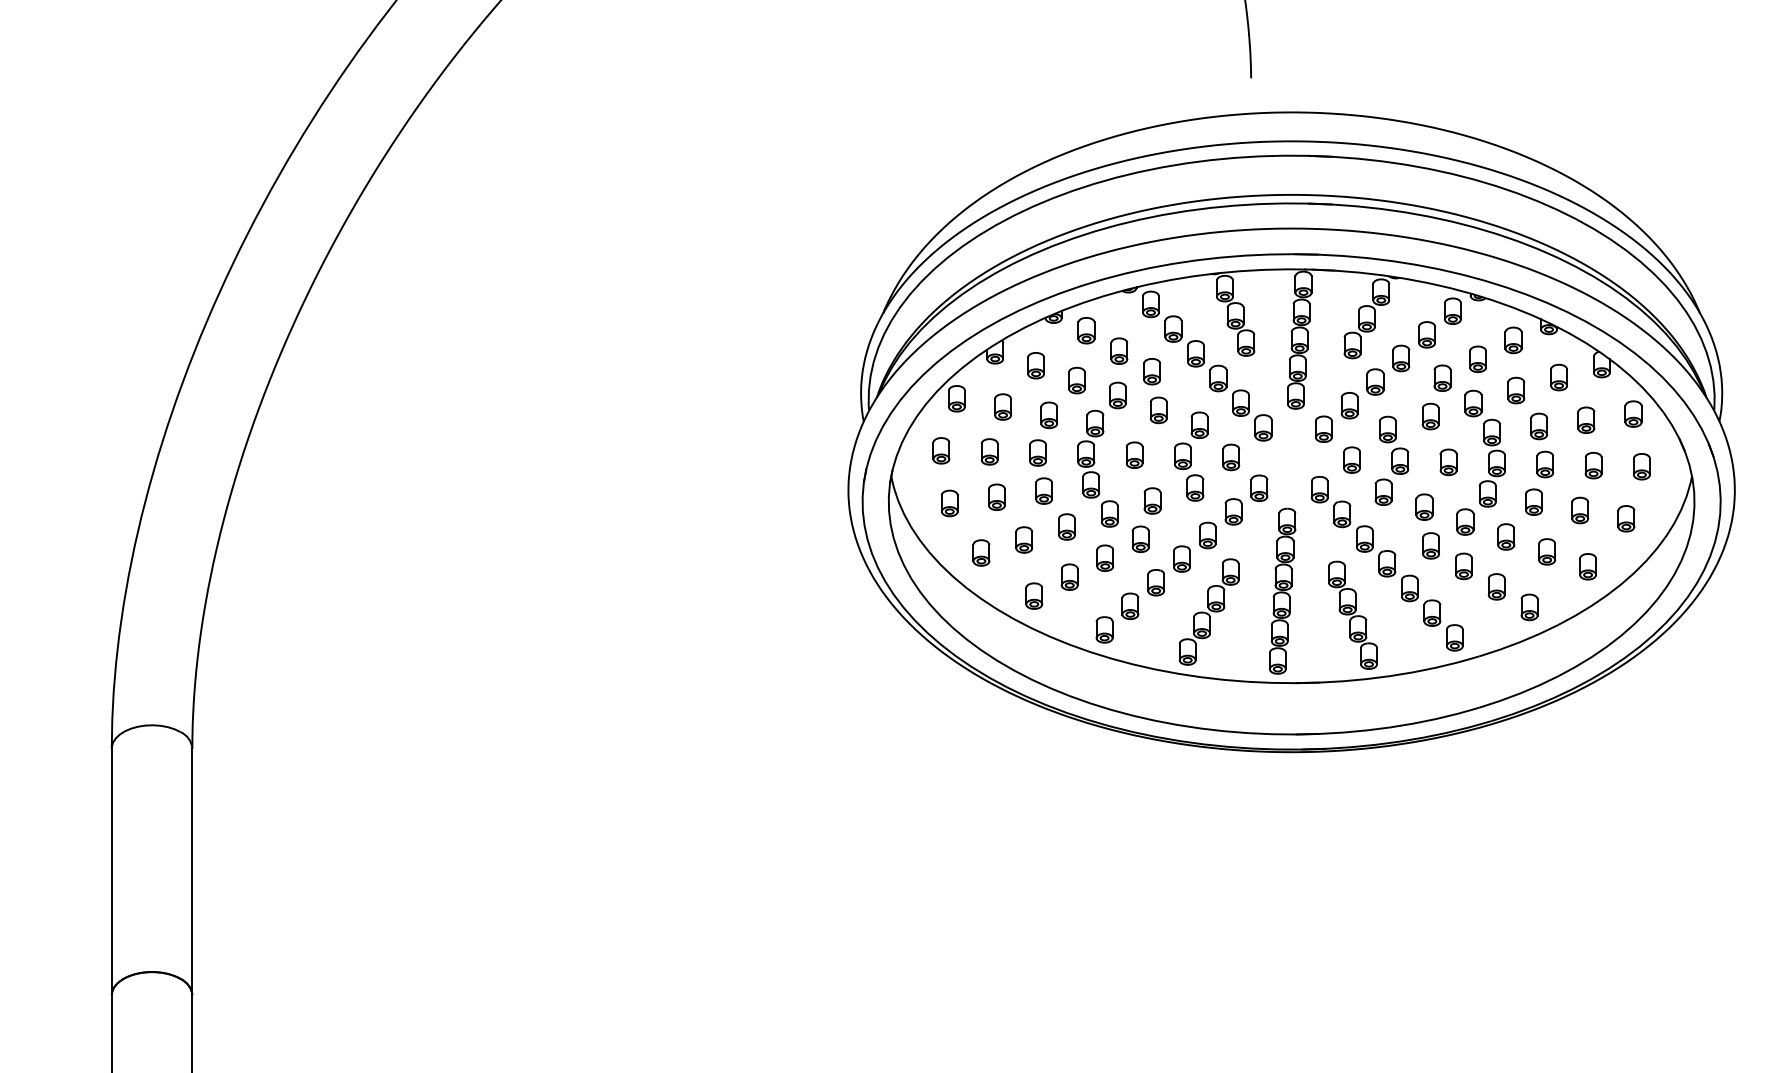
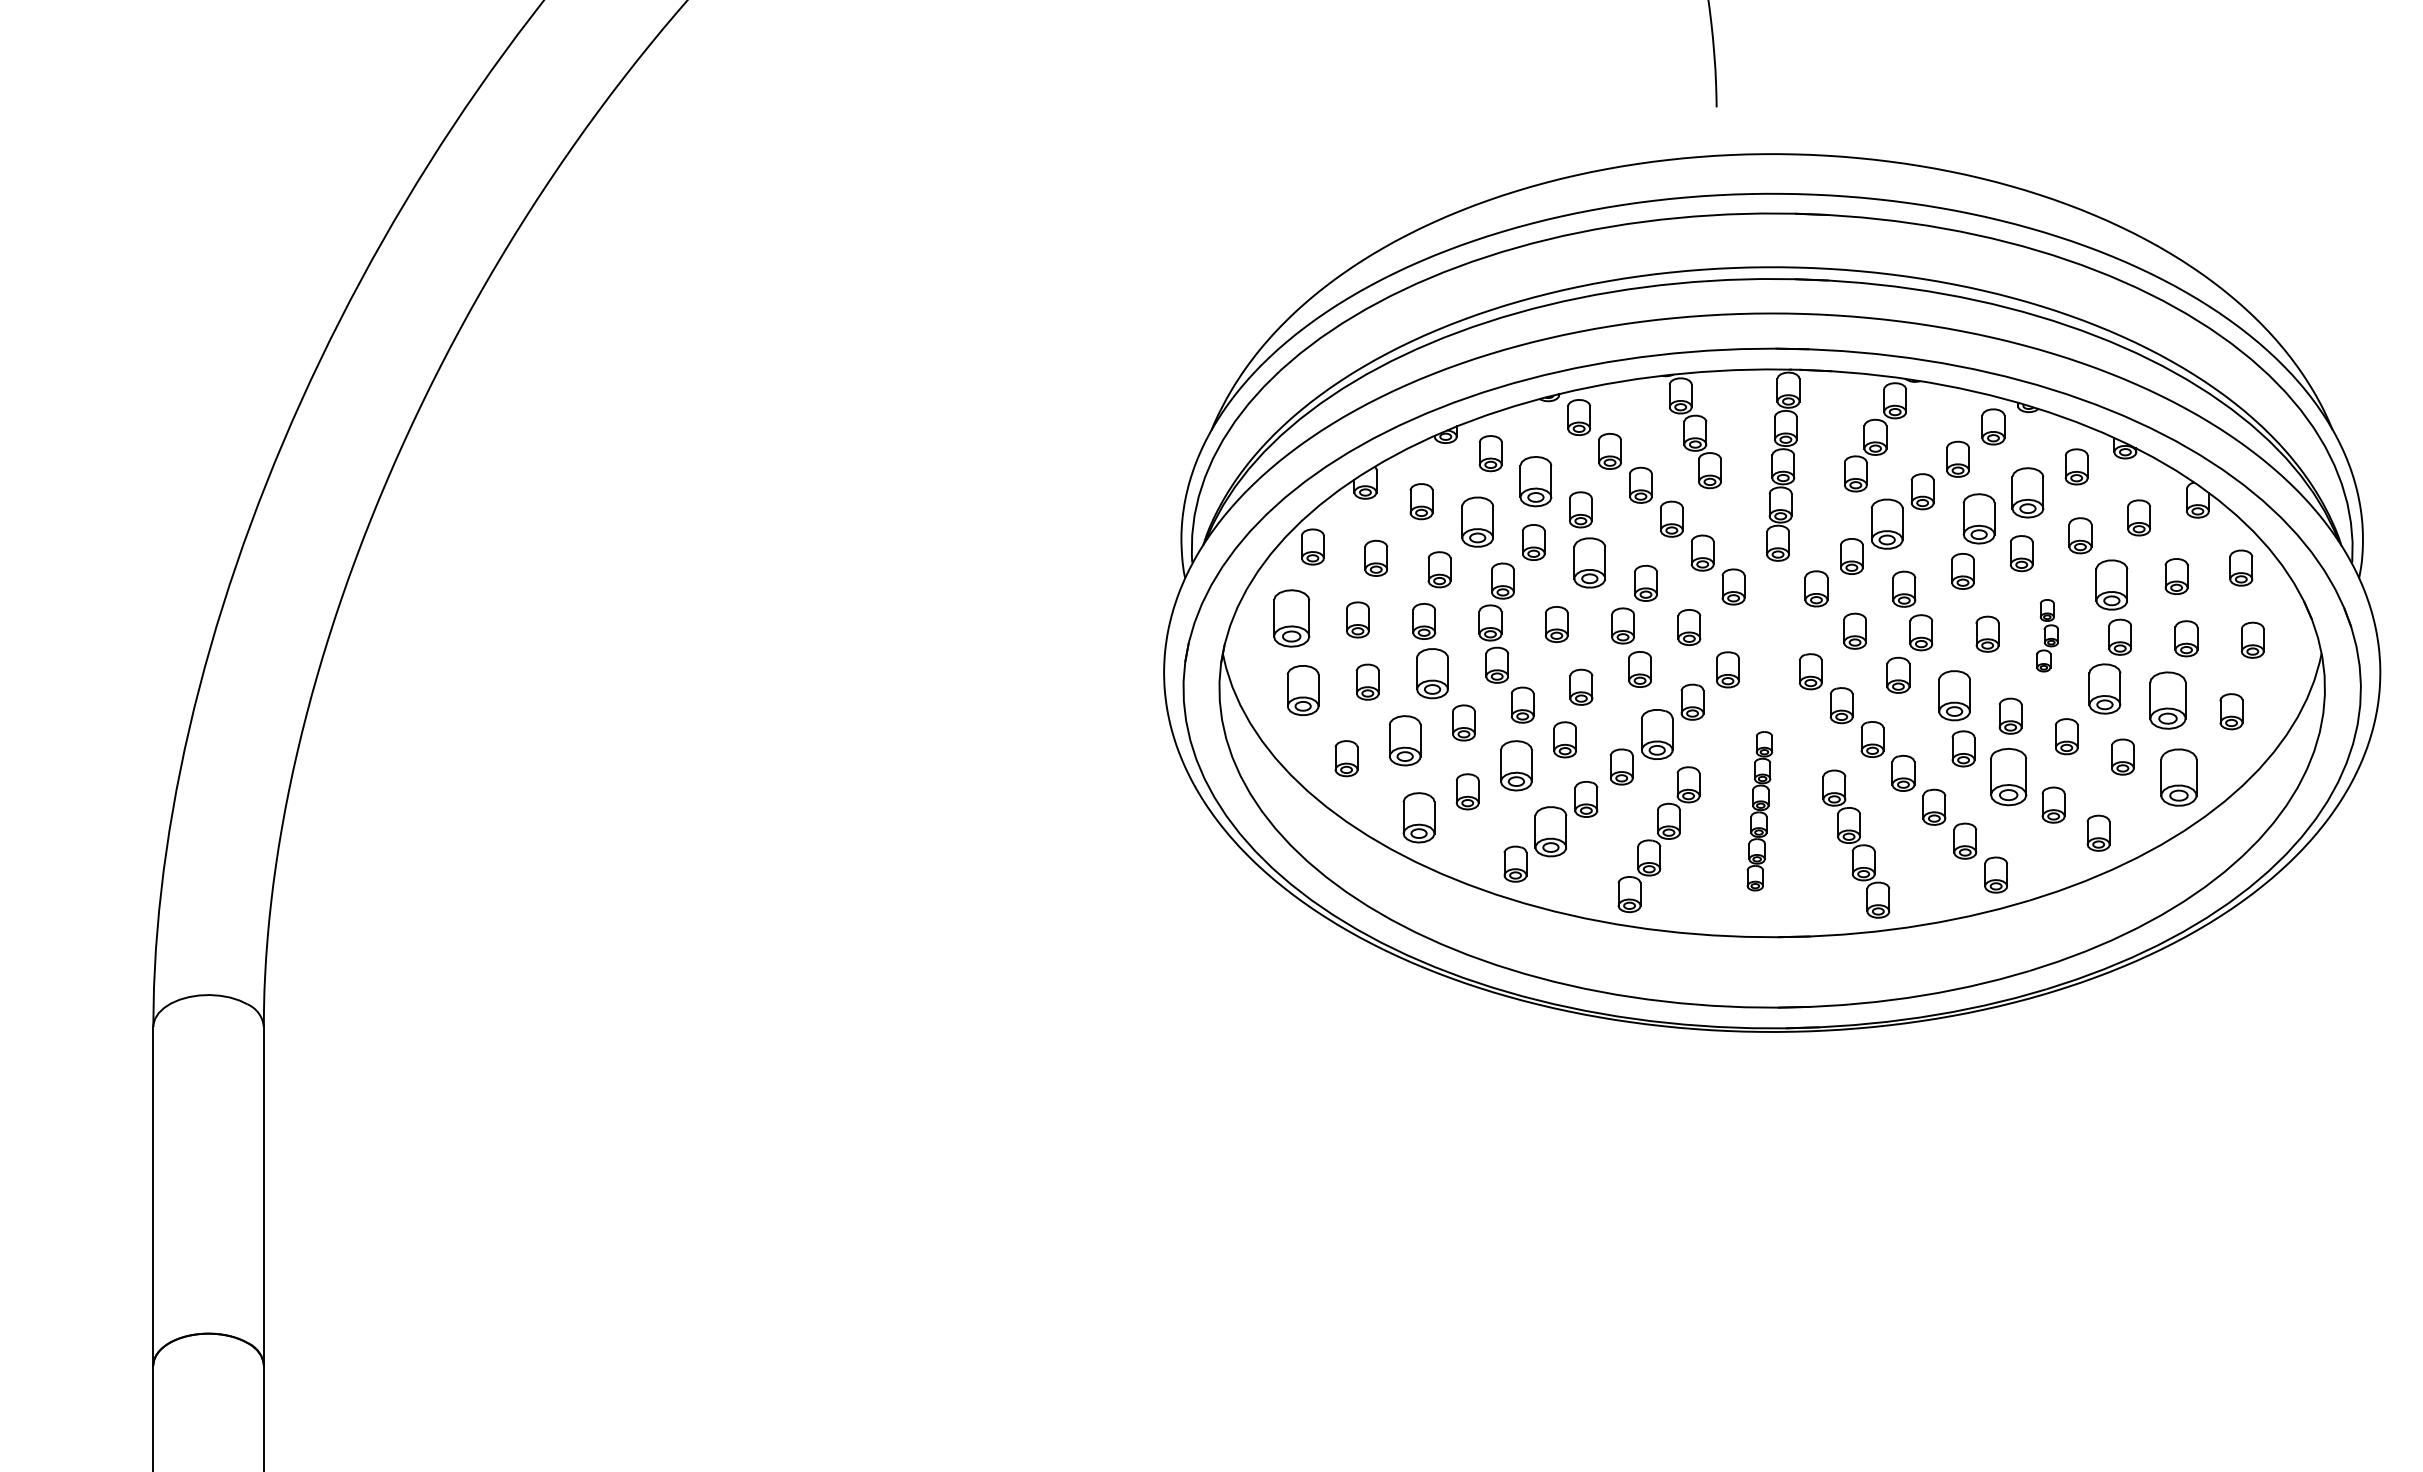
part: (1119, 351) -> (1535, 481), size x1.4
part: (1477, 359) -> (2027, 492), size x1.4
part: (1442, 377) -> (1979, 518), size x1.4
part: (1076, 380) -> (1477, 521), size x1.4
part: (1375, 381) -> (1887, 523), size x1.4
part: (1158, 410) -> (1589, 562), size x1.4
part: (1538, 426) -> (2111, 584), size x1.4
part: (941, 450) -> (1291, 618), size x1.6
part: (1492, 463) -> (2047, 635), size x0.6
part: (1044, 490) -> (1432, 673), size x1.4
part: (1533, 501) -> (2104, 688), size x1.4
part: (949, 503) -> (1302, 690), size x1.4
part: (1424, 506) -> (1954, 695), size x1.4
part: (1580, 509) -> (2168, 699), size x1.6
part: (1207, 535) -> (1656, 734), size x1.4
part: (1024, 539) -> (1405, 740), size x1.4
part: (1105, 557) -> (1516, 765), size x1.4
part: (1463, 566) -> (2008, 776), size x1.6
part: (1587, 566) -> (2178, 777), size x1.6
part: (1282, 591) -> (1759, 811), size x0.7
part: (1033, 595) -> (1418, 817), size x1.4
part: (1130, 606) -> (1550, 831), size x1.4

